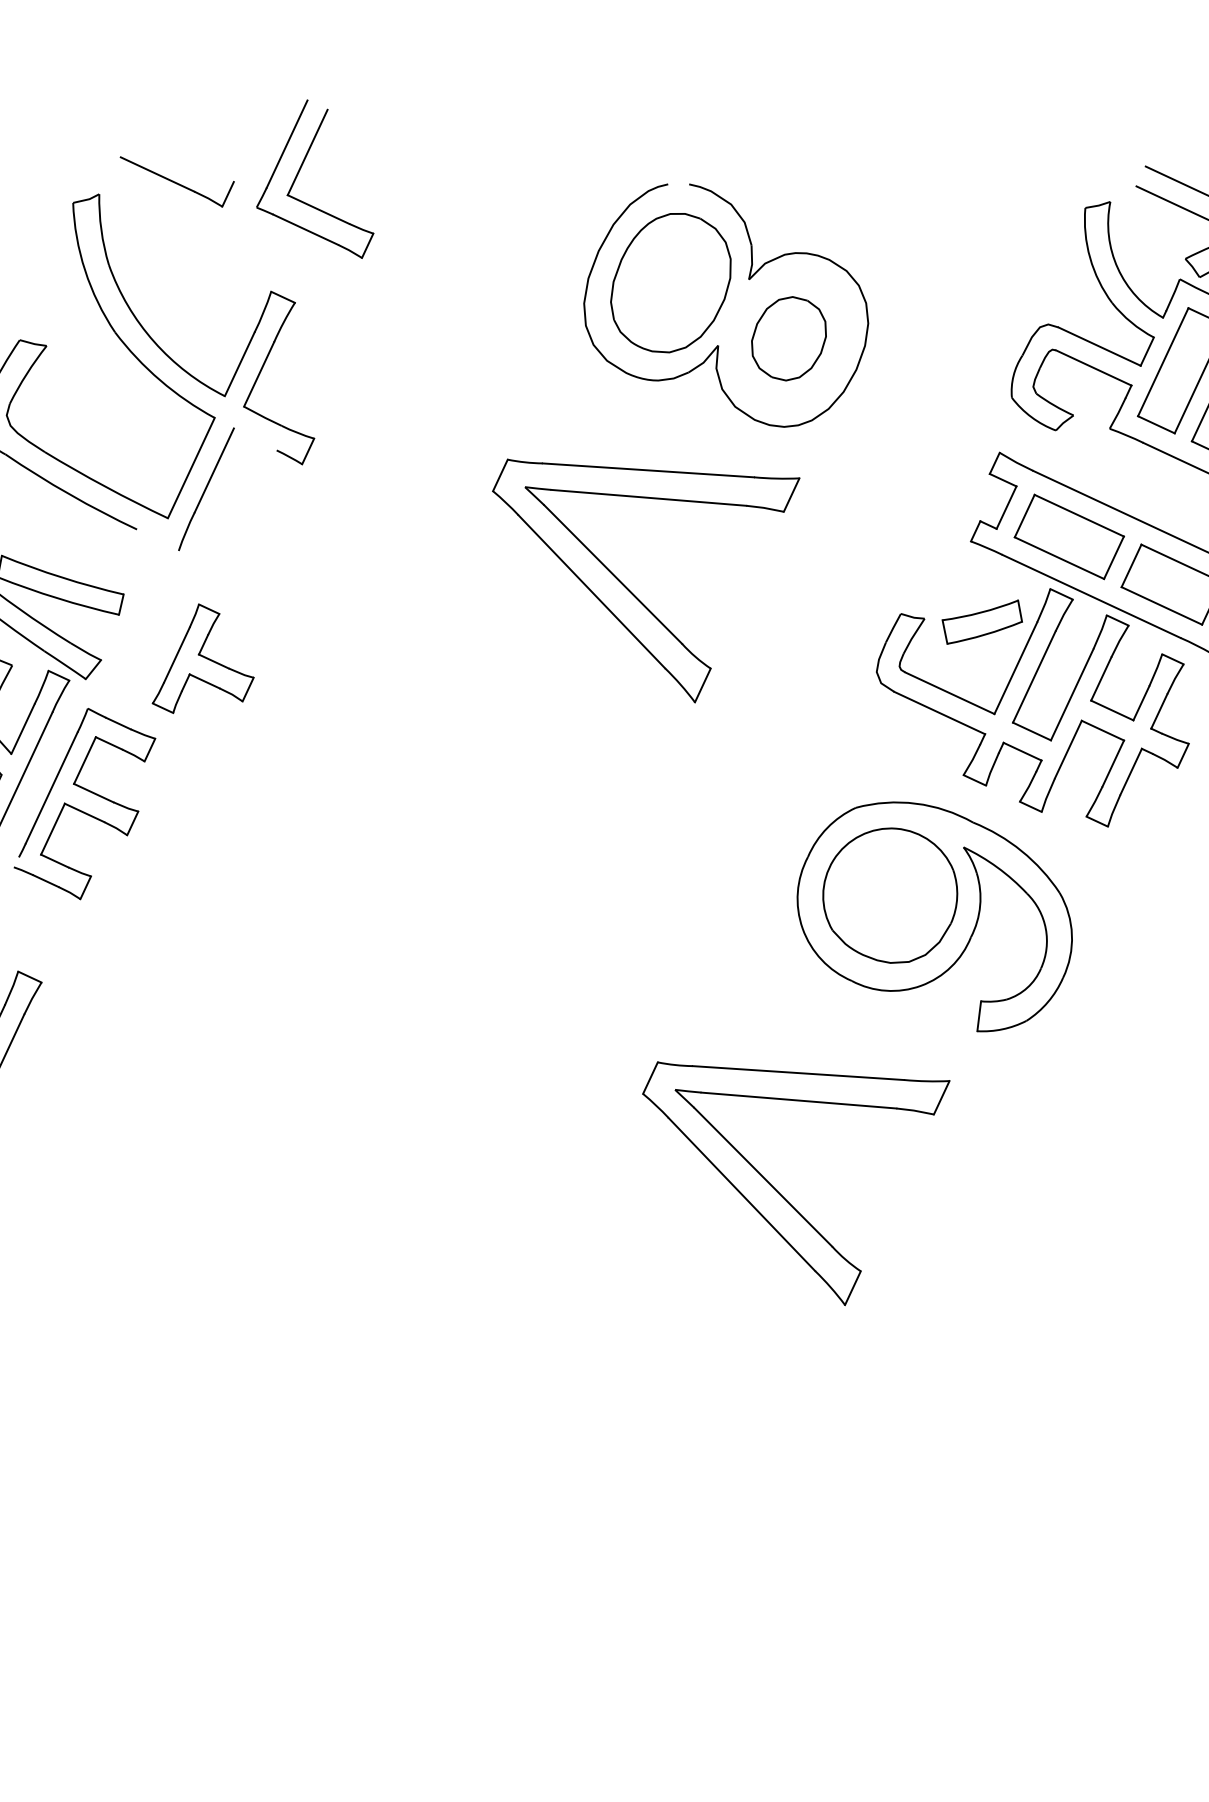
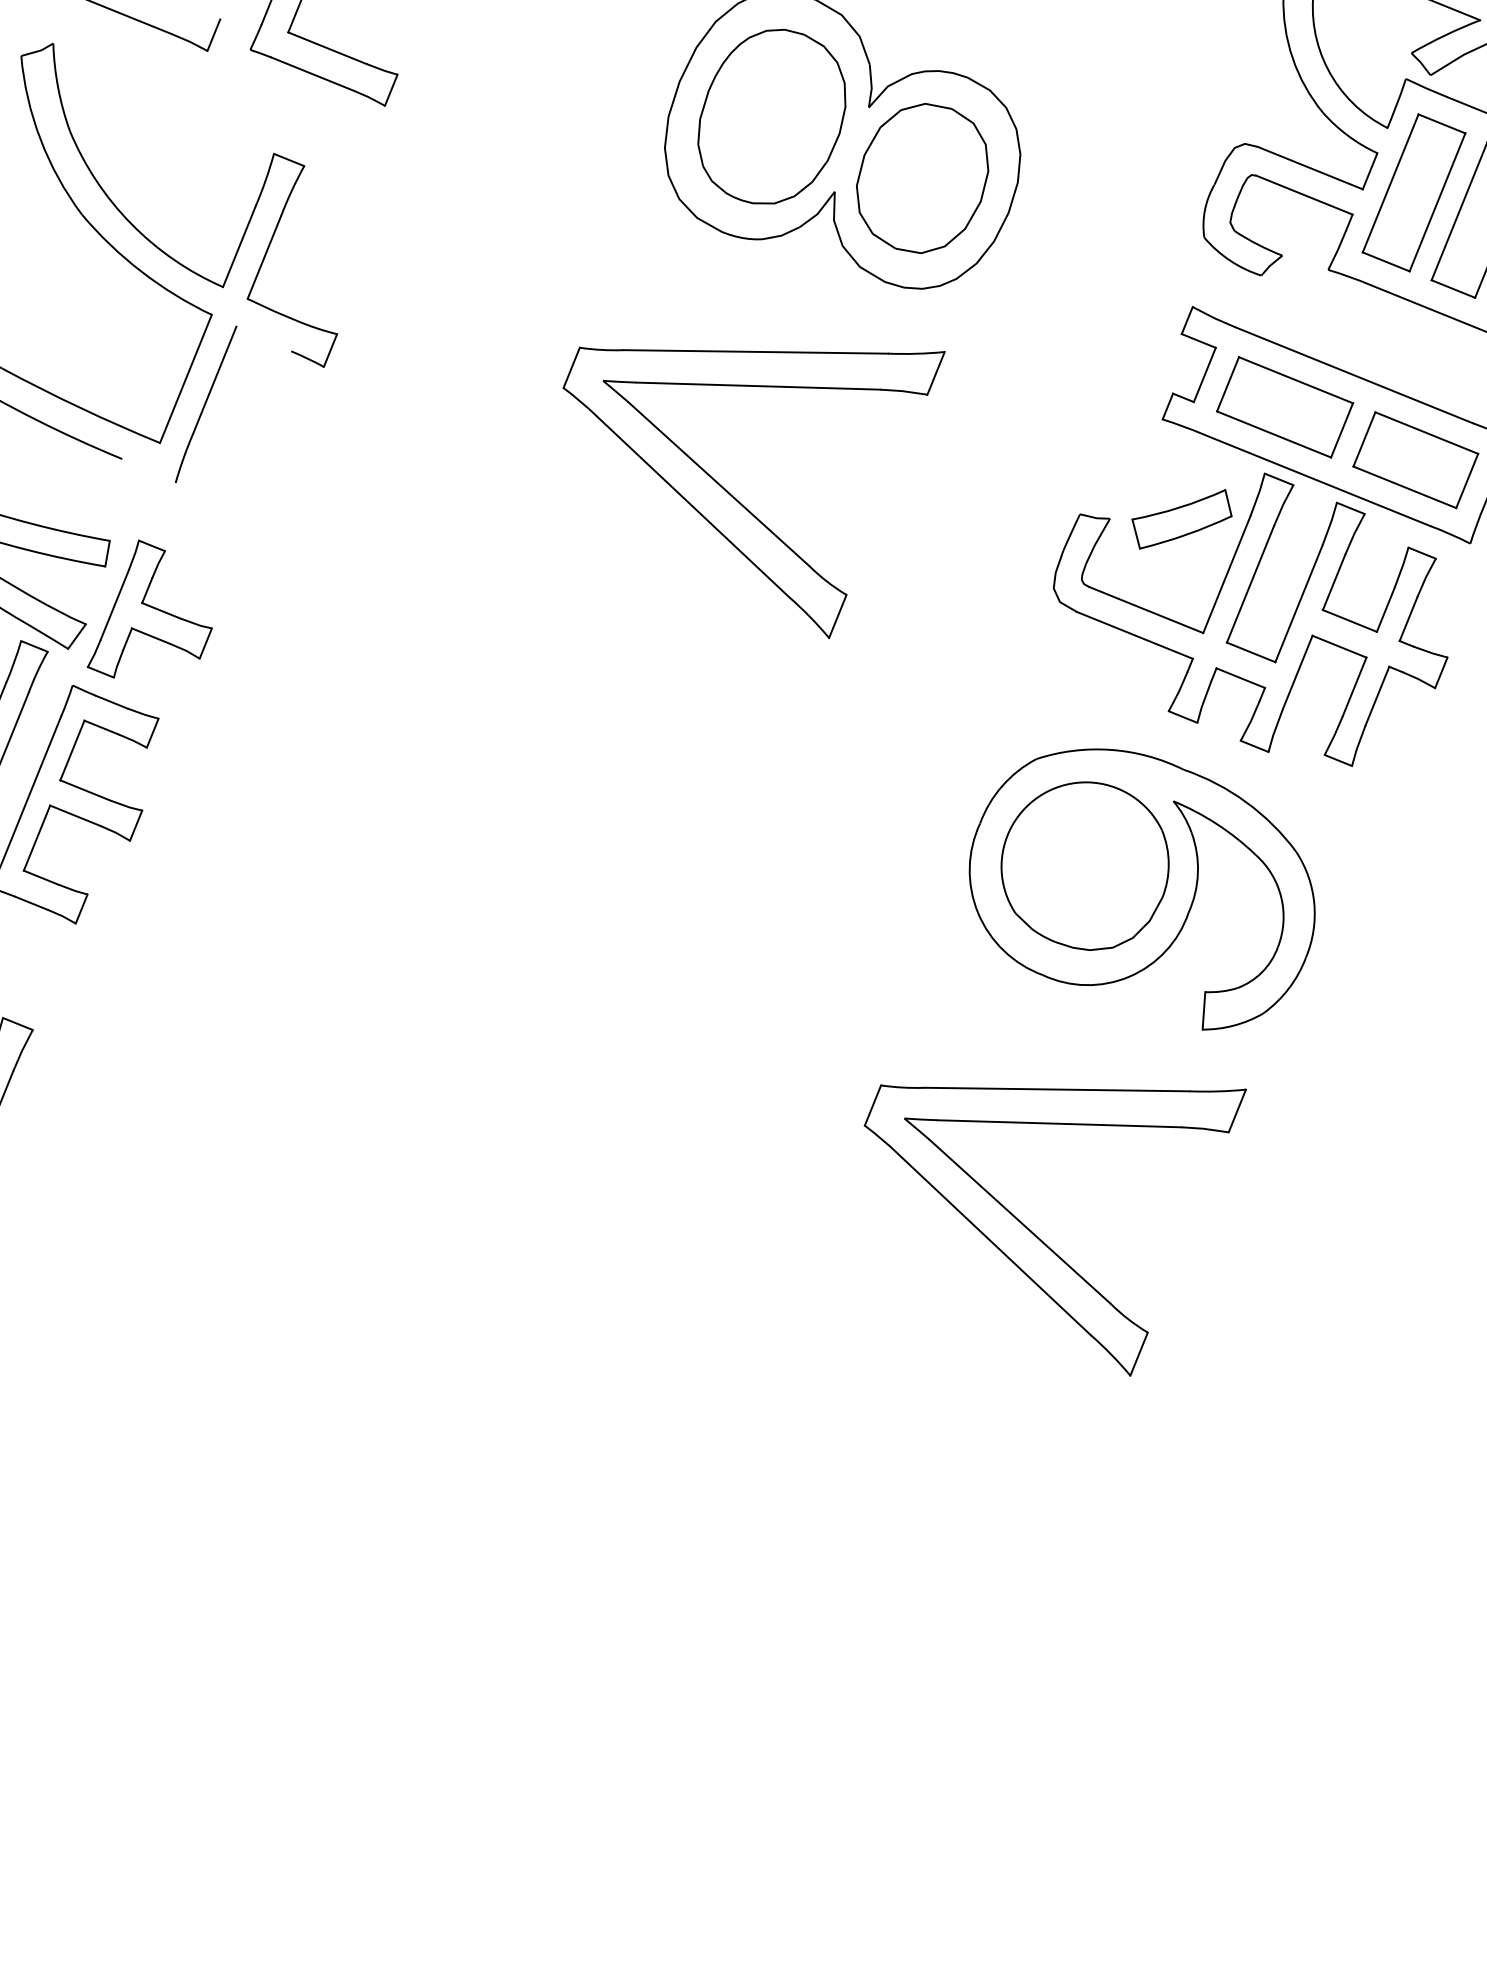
part: (788, 338) -> (921, 178), size x1.43
part: (202, 658) -> (146, 607), moved
part: (783, 1196) -> (1046, 1244), moved

